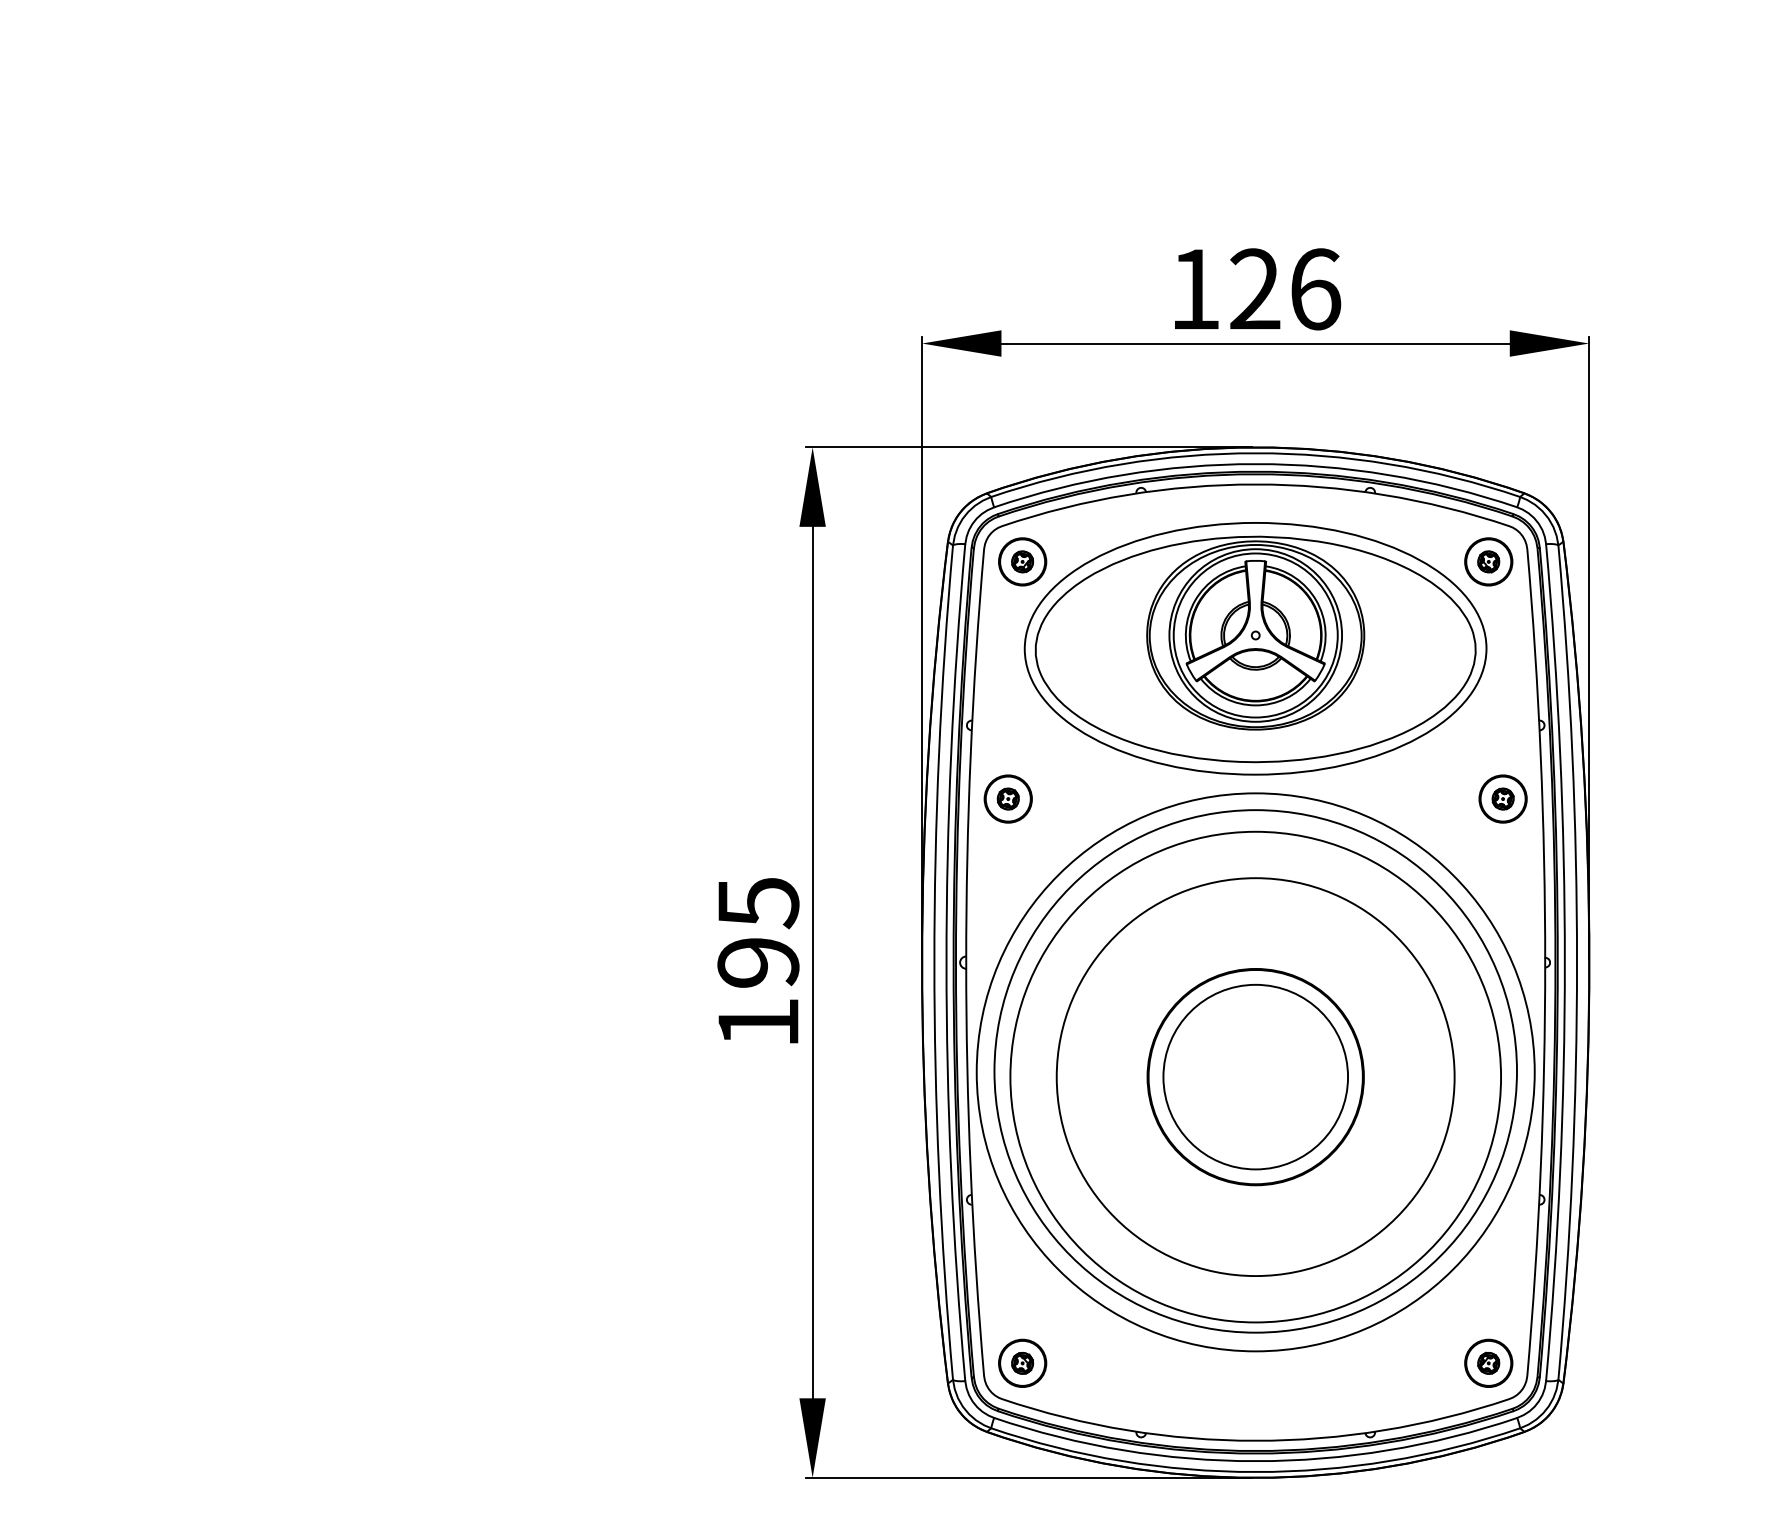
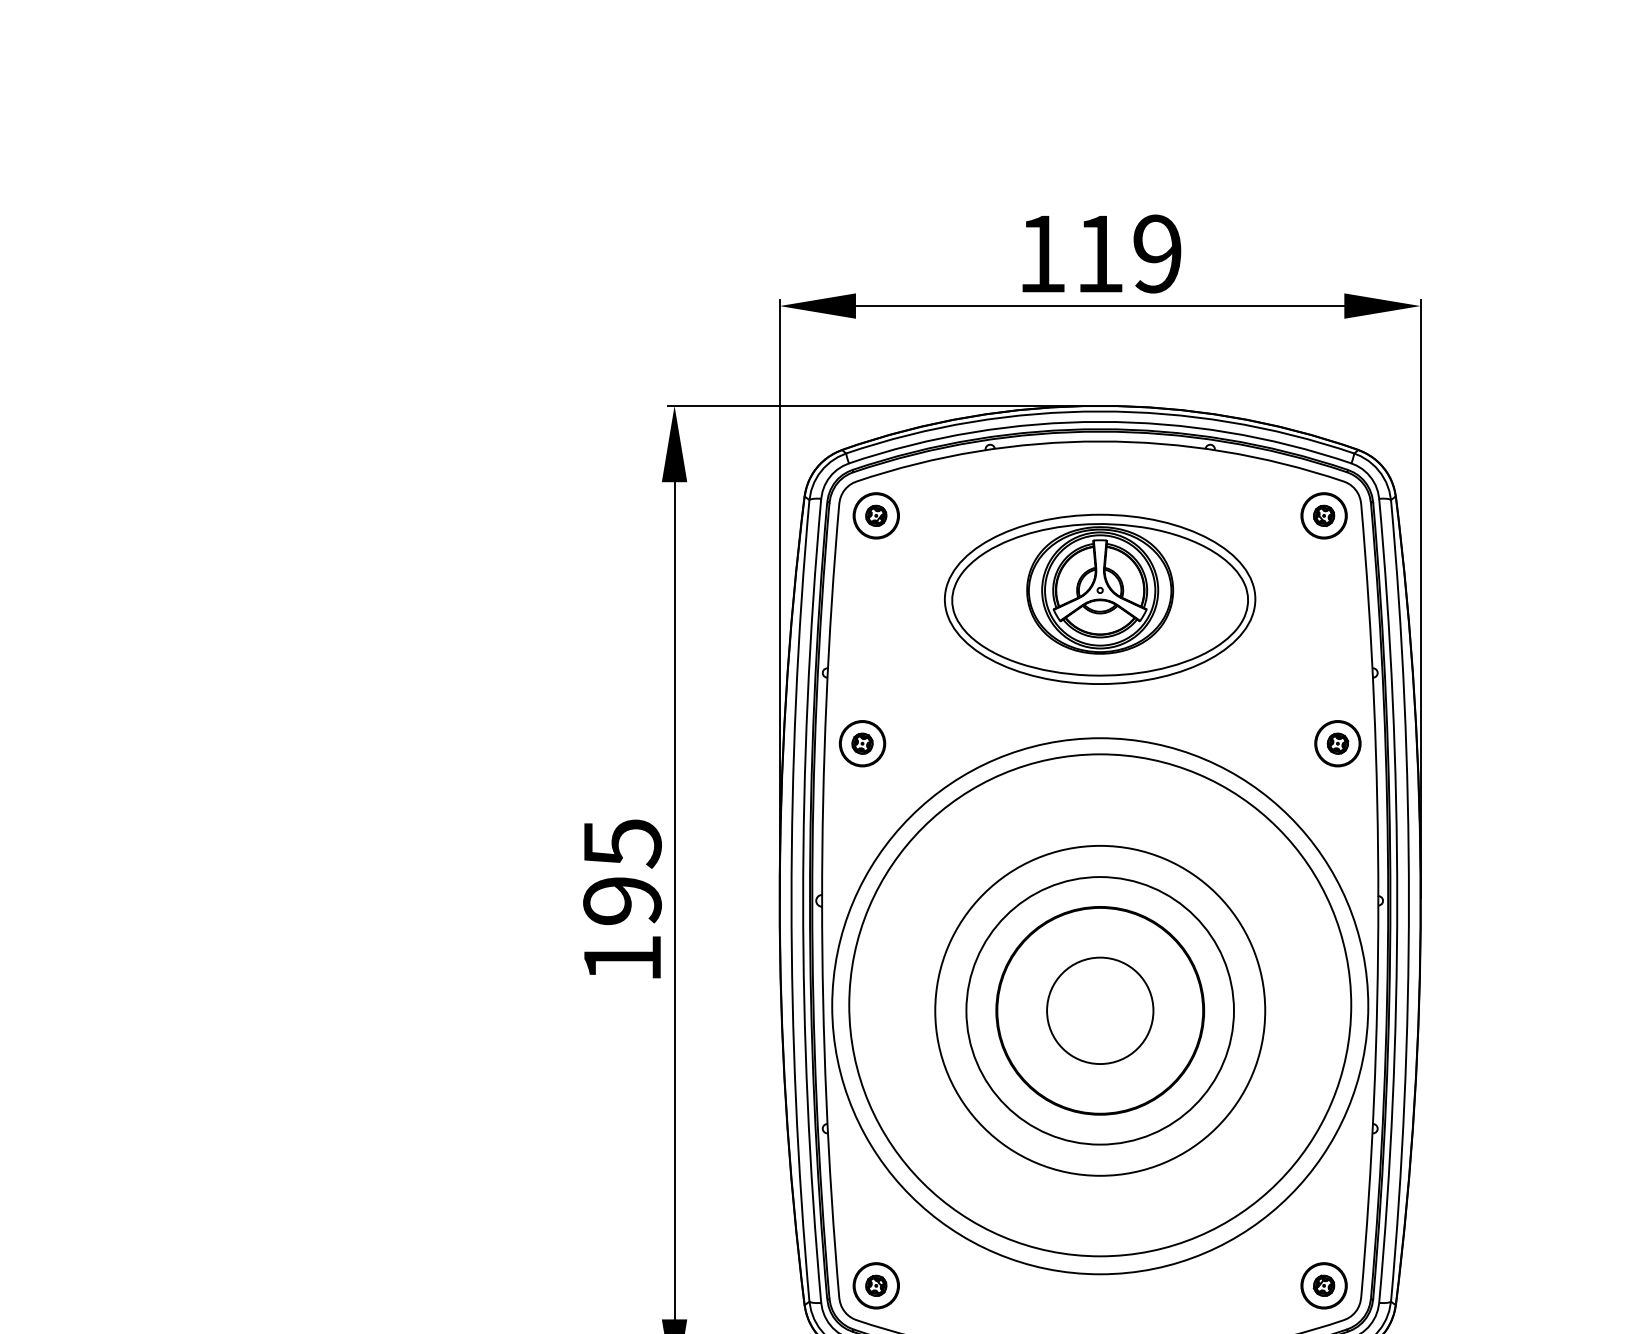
text: (1285, 289) -> (1128, 254), 126 -> 119
part: (1255, 648) -> (1100, 599), size x0.7
circle: (1255, 1076) -> (1100, 1010), size x0.6
circle: (1255, 1076) -> (1100, 1010), size x0.7
circle: (1255, 1077) -> (1100, 1011), size x0.7

